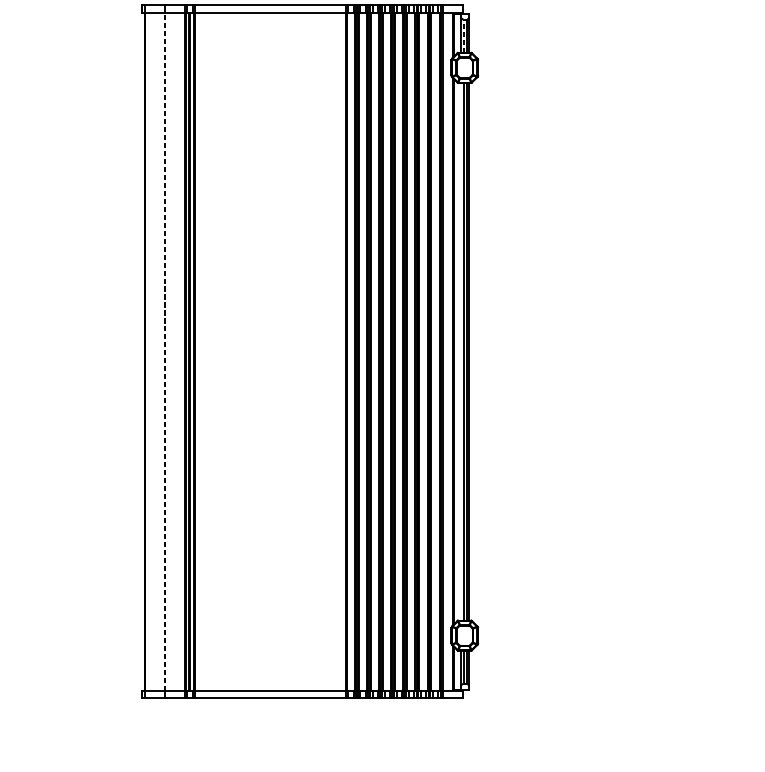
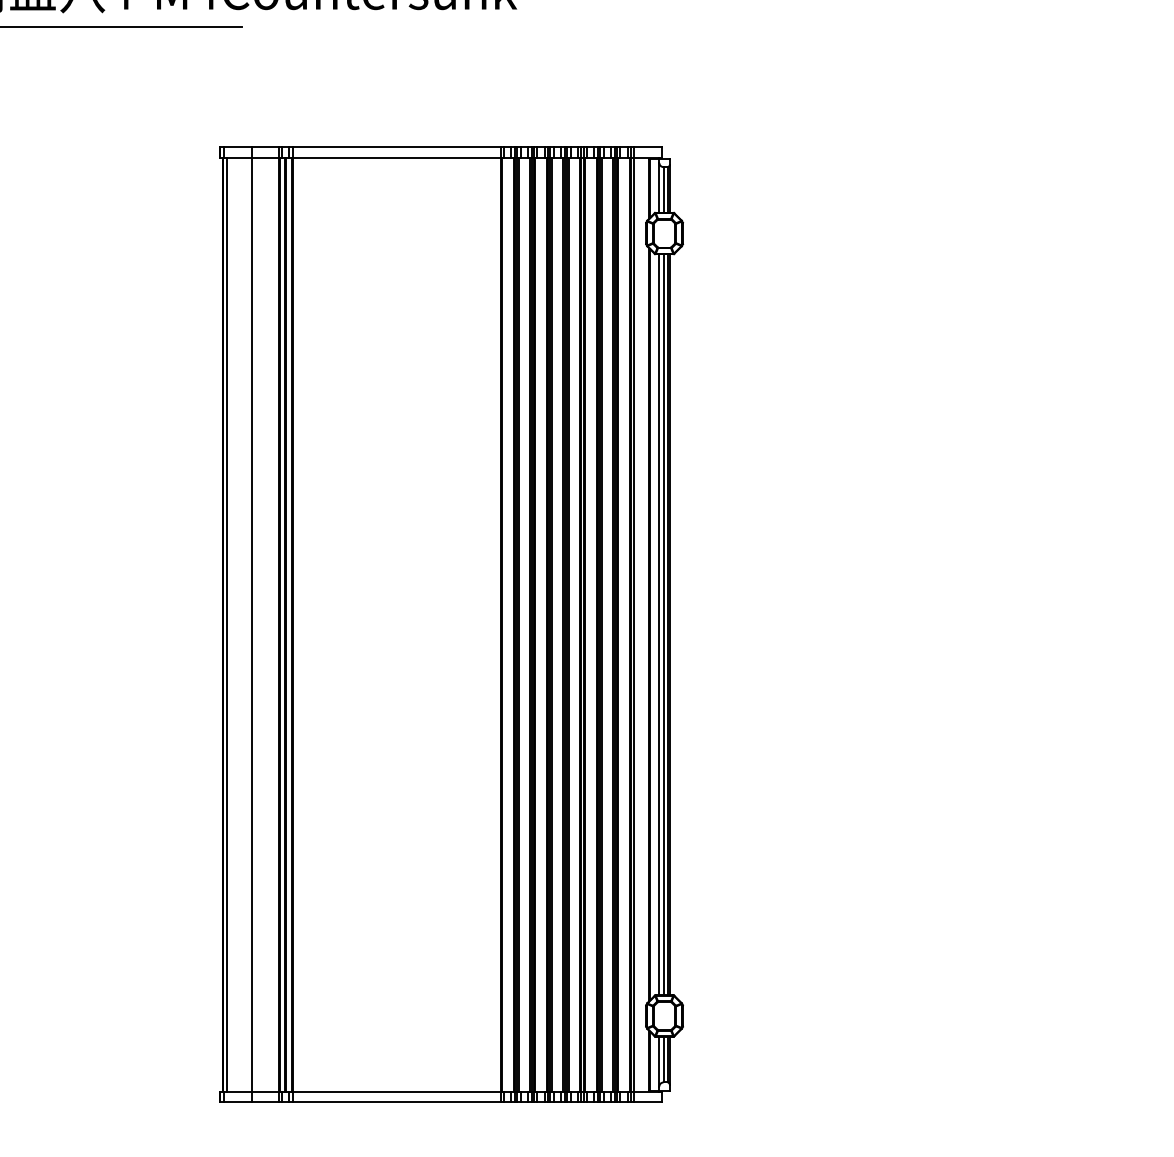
line: (463, 35) -> (663, 189), dashed -> solid
line: (147, 351) -> (227, 624), added
line: (165, 351) -> (251, 624), dashed -> solid
line: (461, 351) -> (659, 624), added

